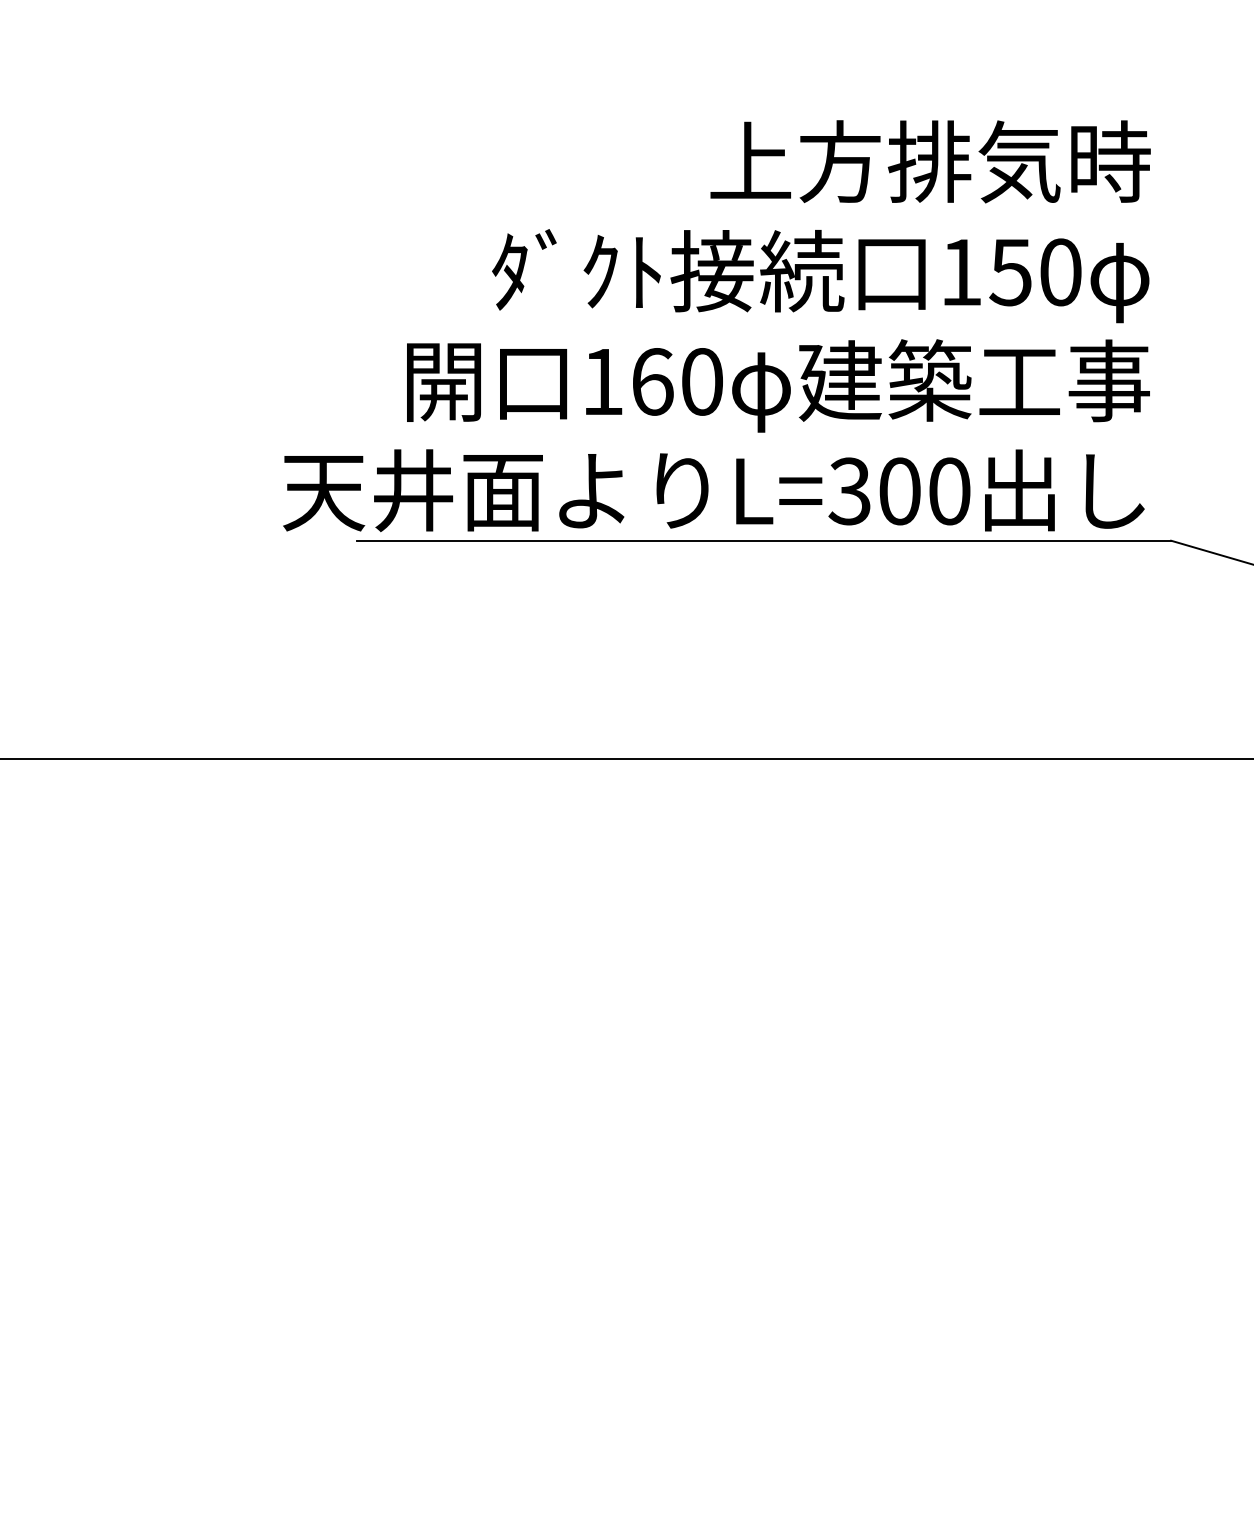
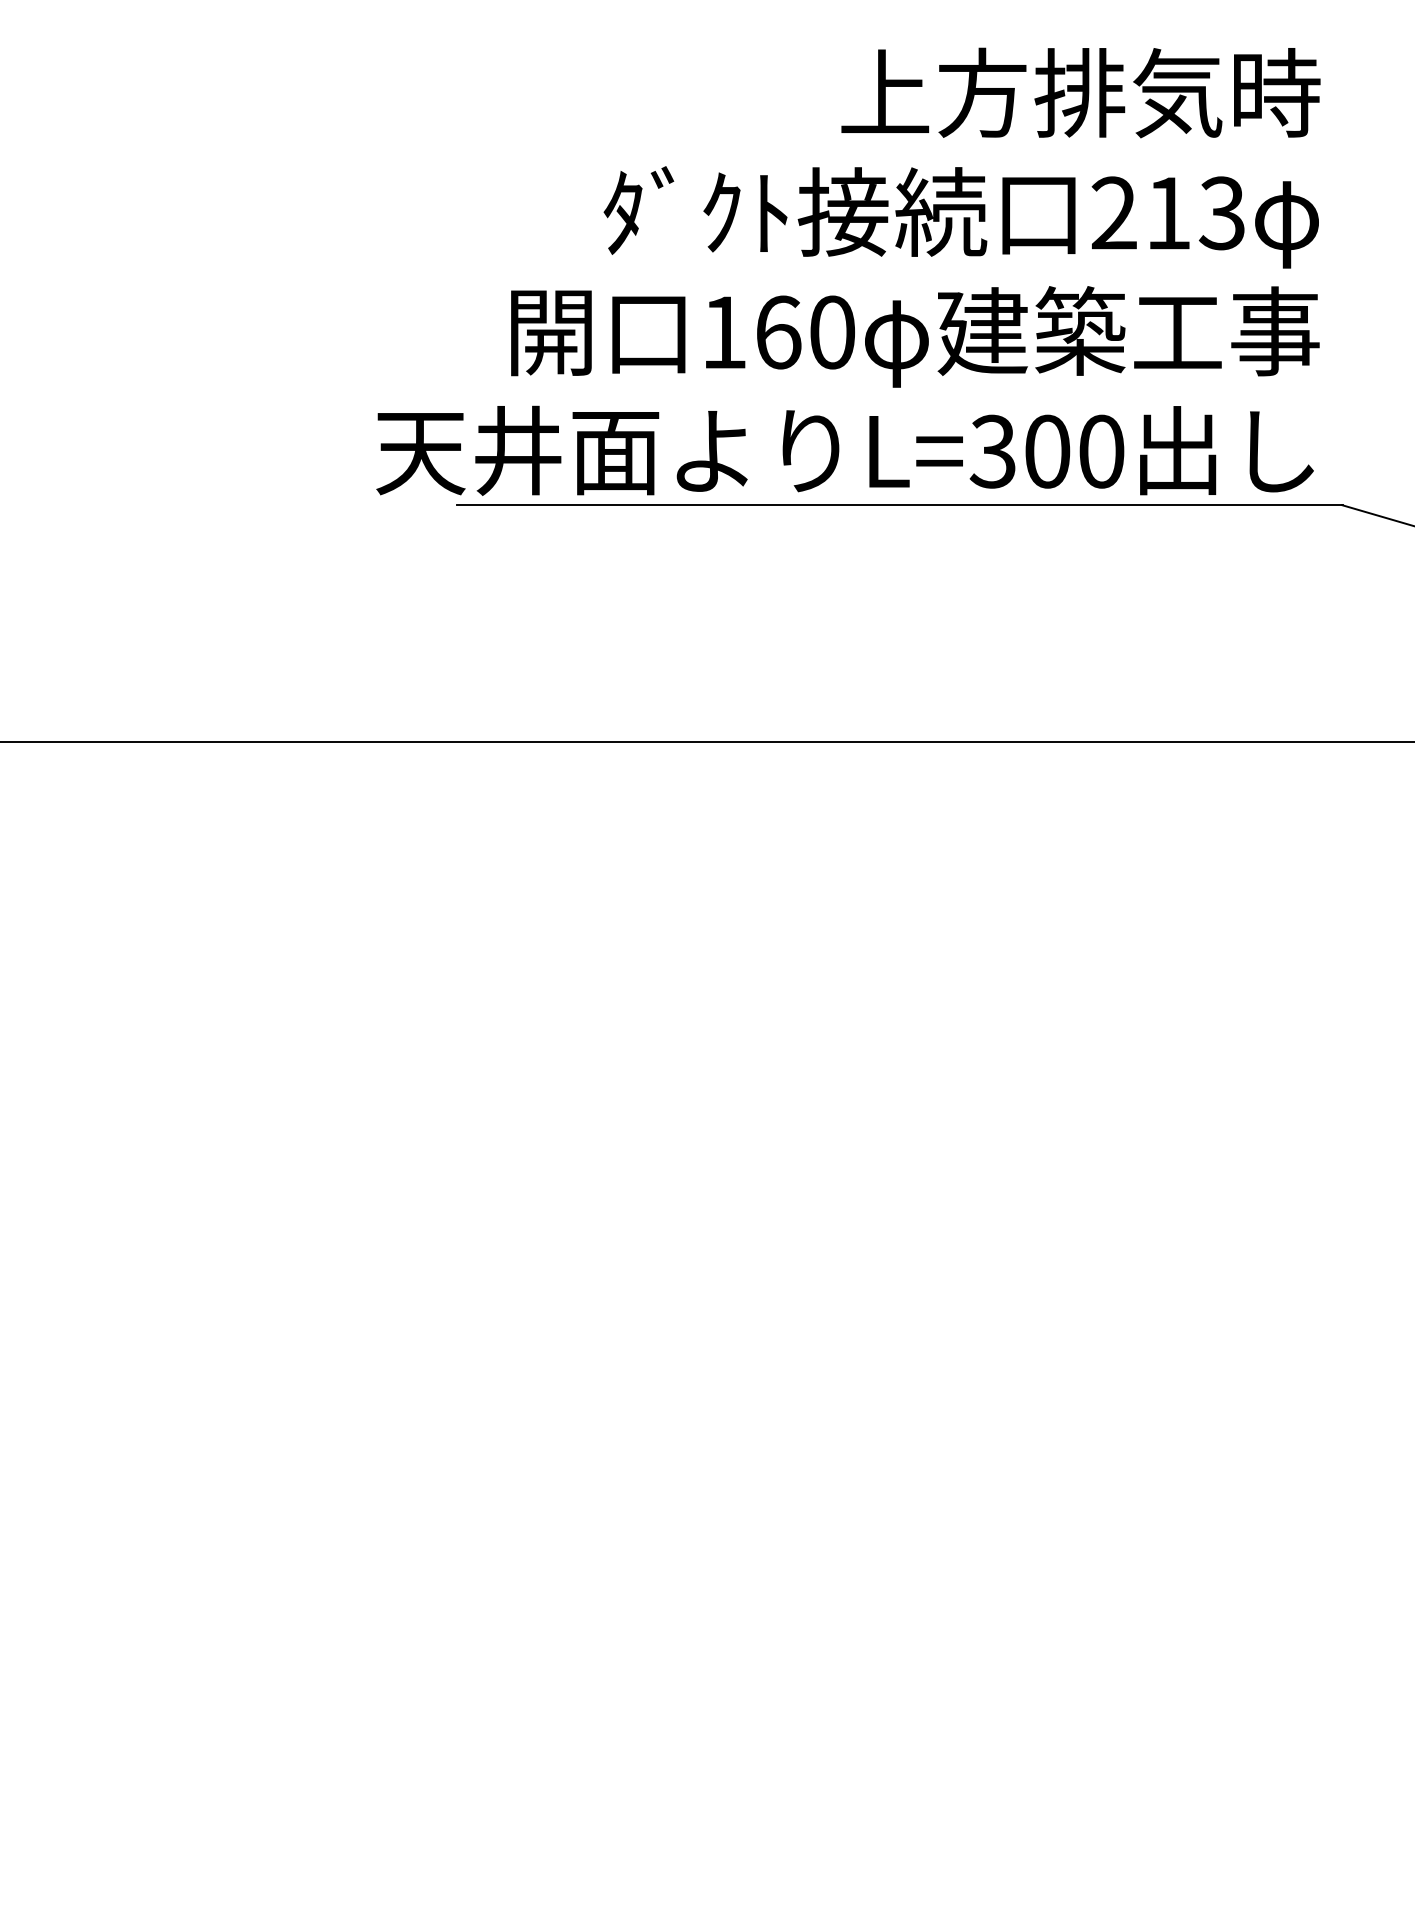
text: (1011, 272) -> (1168, 213), 150 -> 213

